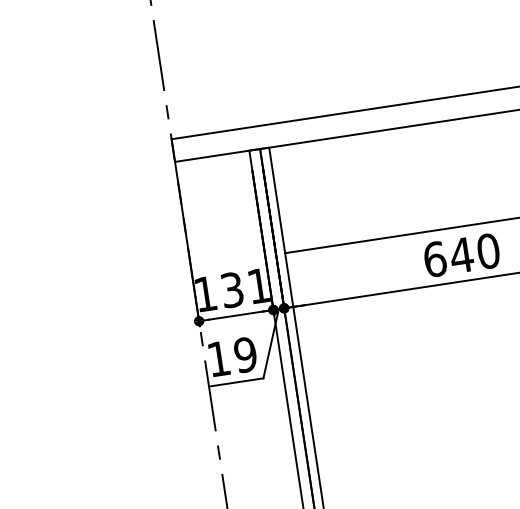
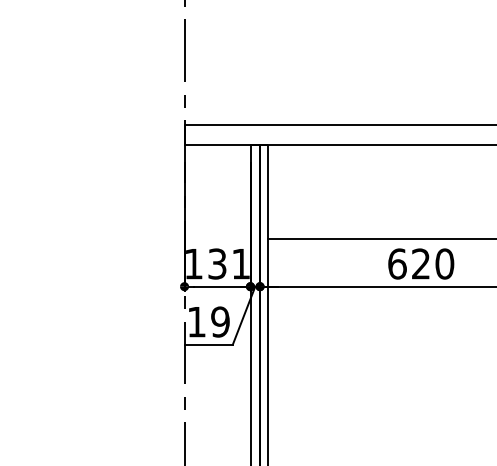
text: (461, 254) -> (420, 263), 640 -> 620

